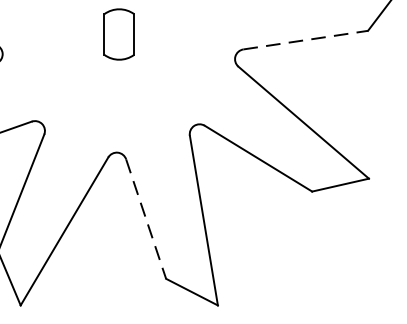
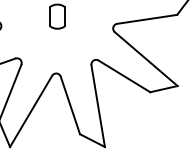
line: (306, 40) -> (147, 19), dashed -> solid
line: (146, 219) -> (70, 105), dashed -> solid

